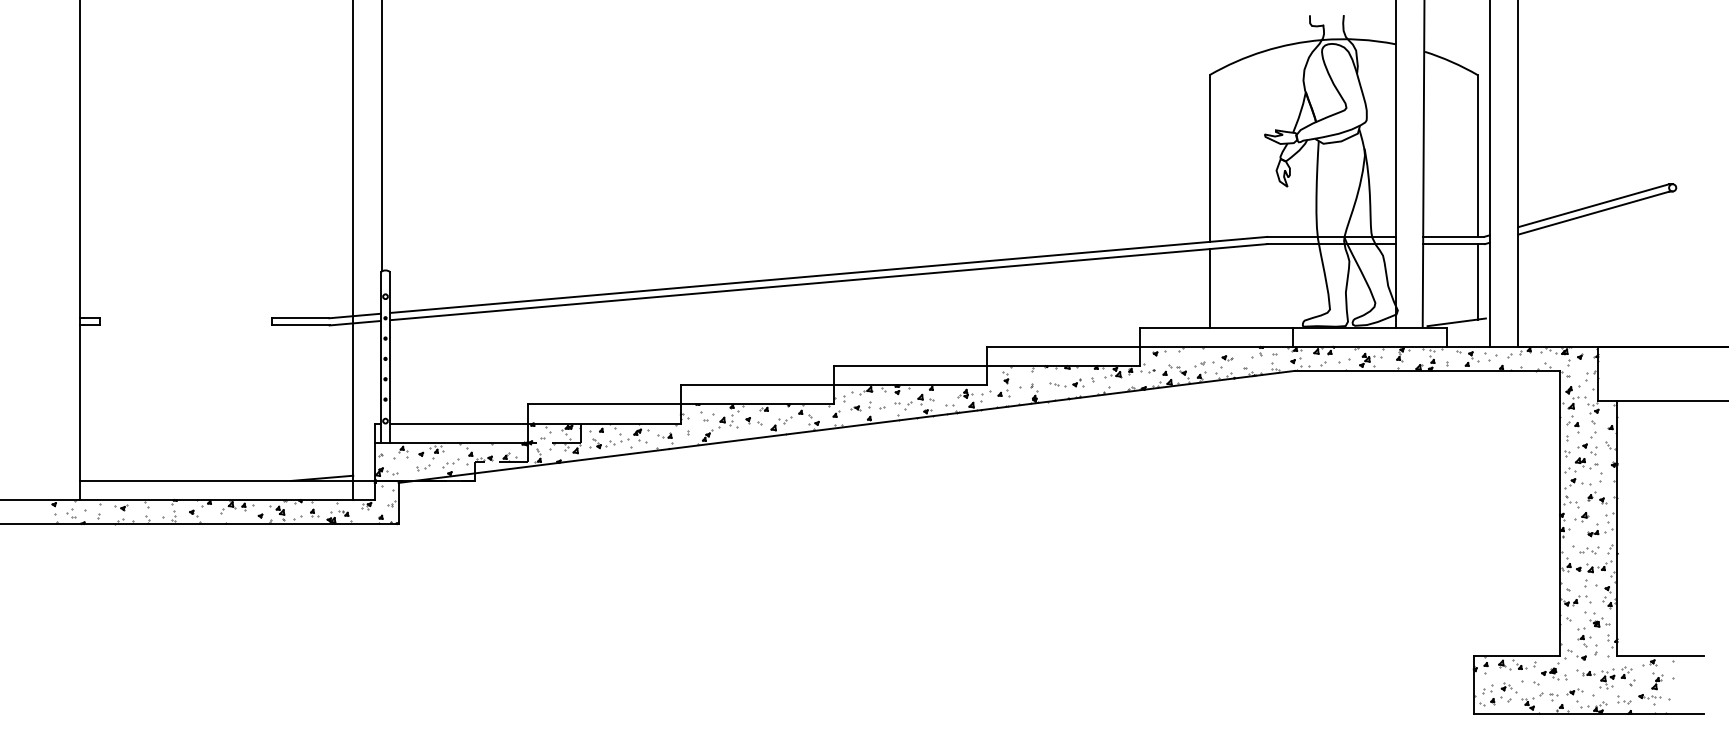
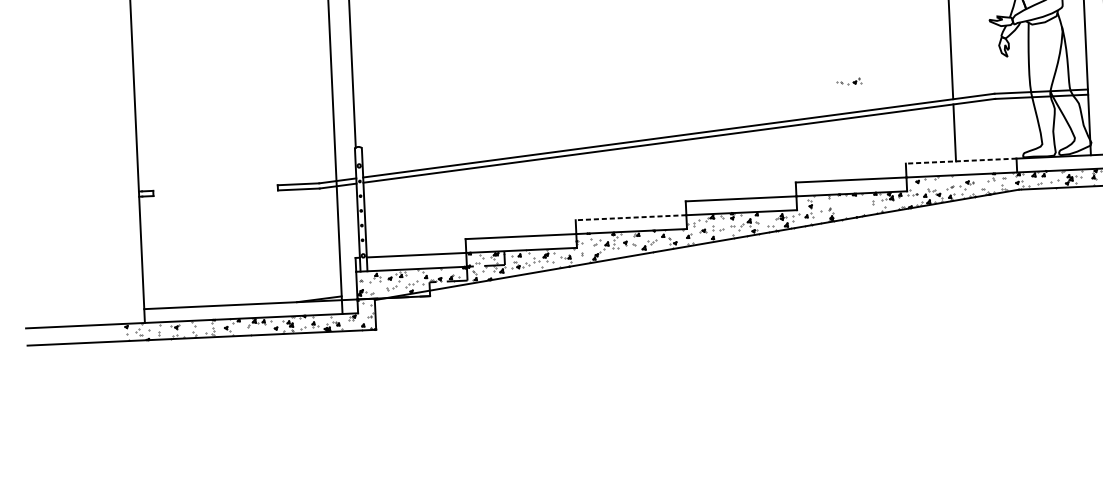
line: (1216, 327) -> (960, 160), solid -> dashed
part: (1066, 382) -> (848, 81), moved
line: (757, 385) -> (631, 217), solid -> dashed

